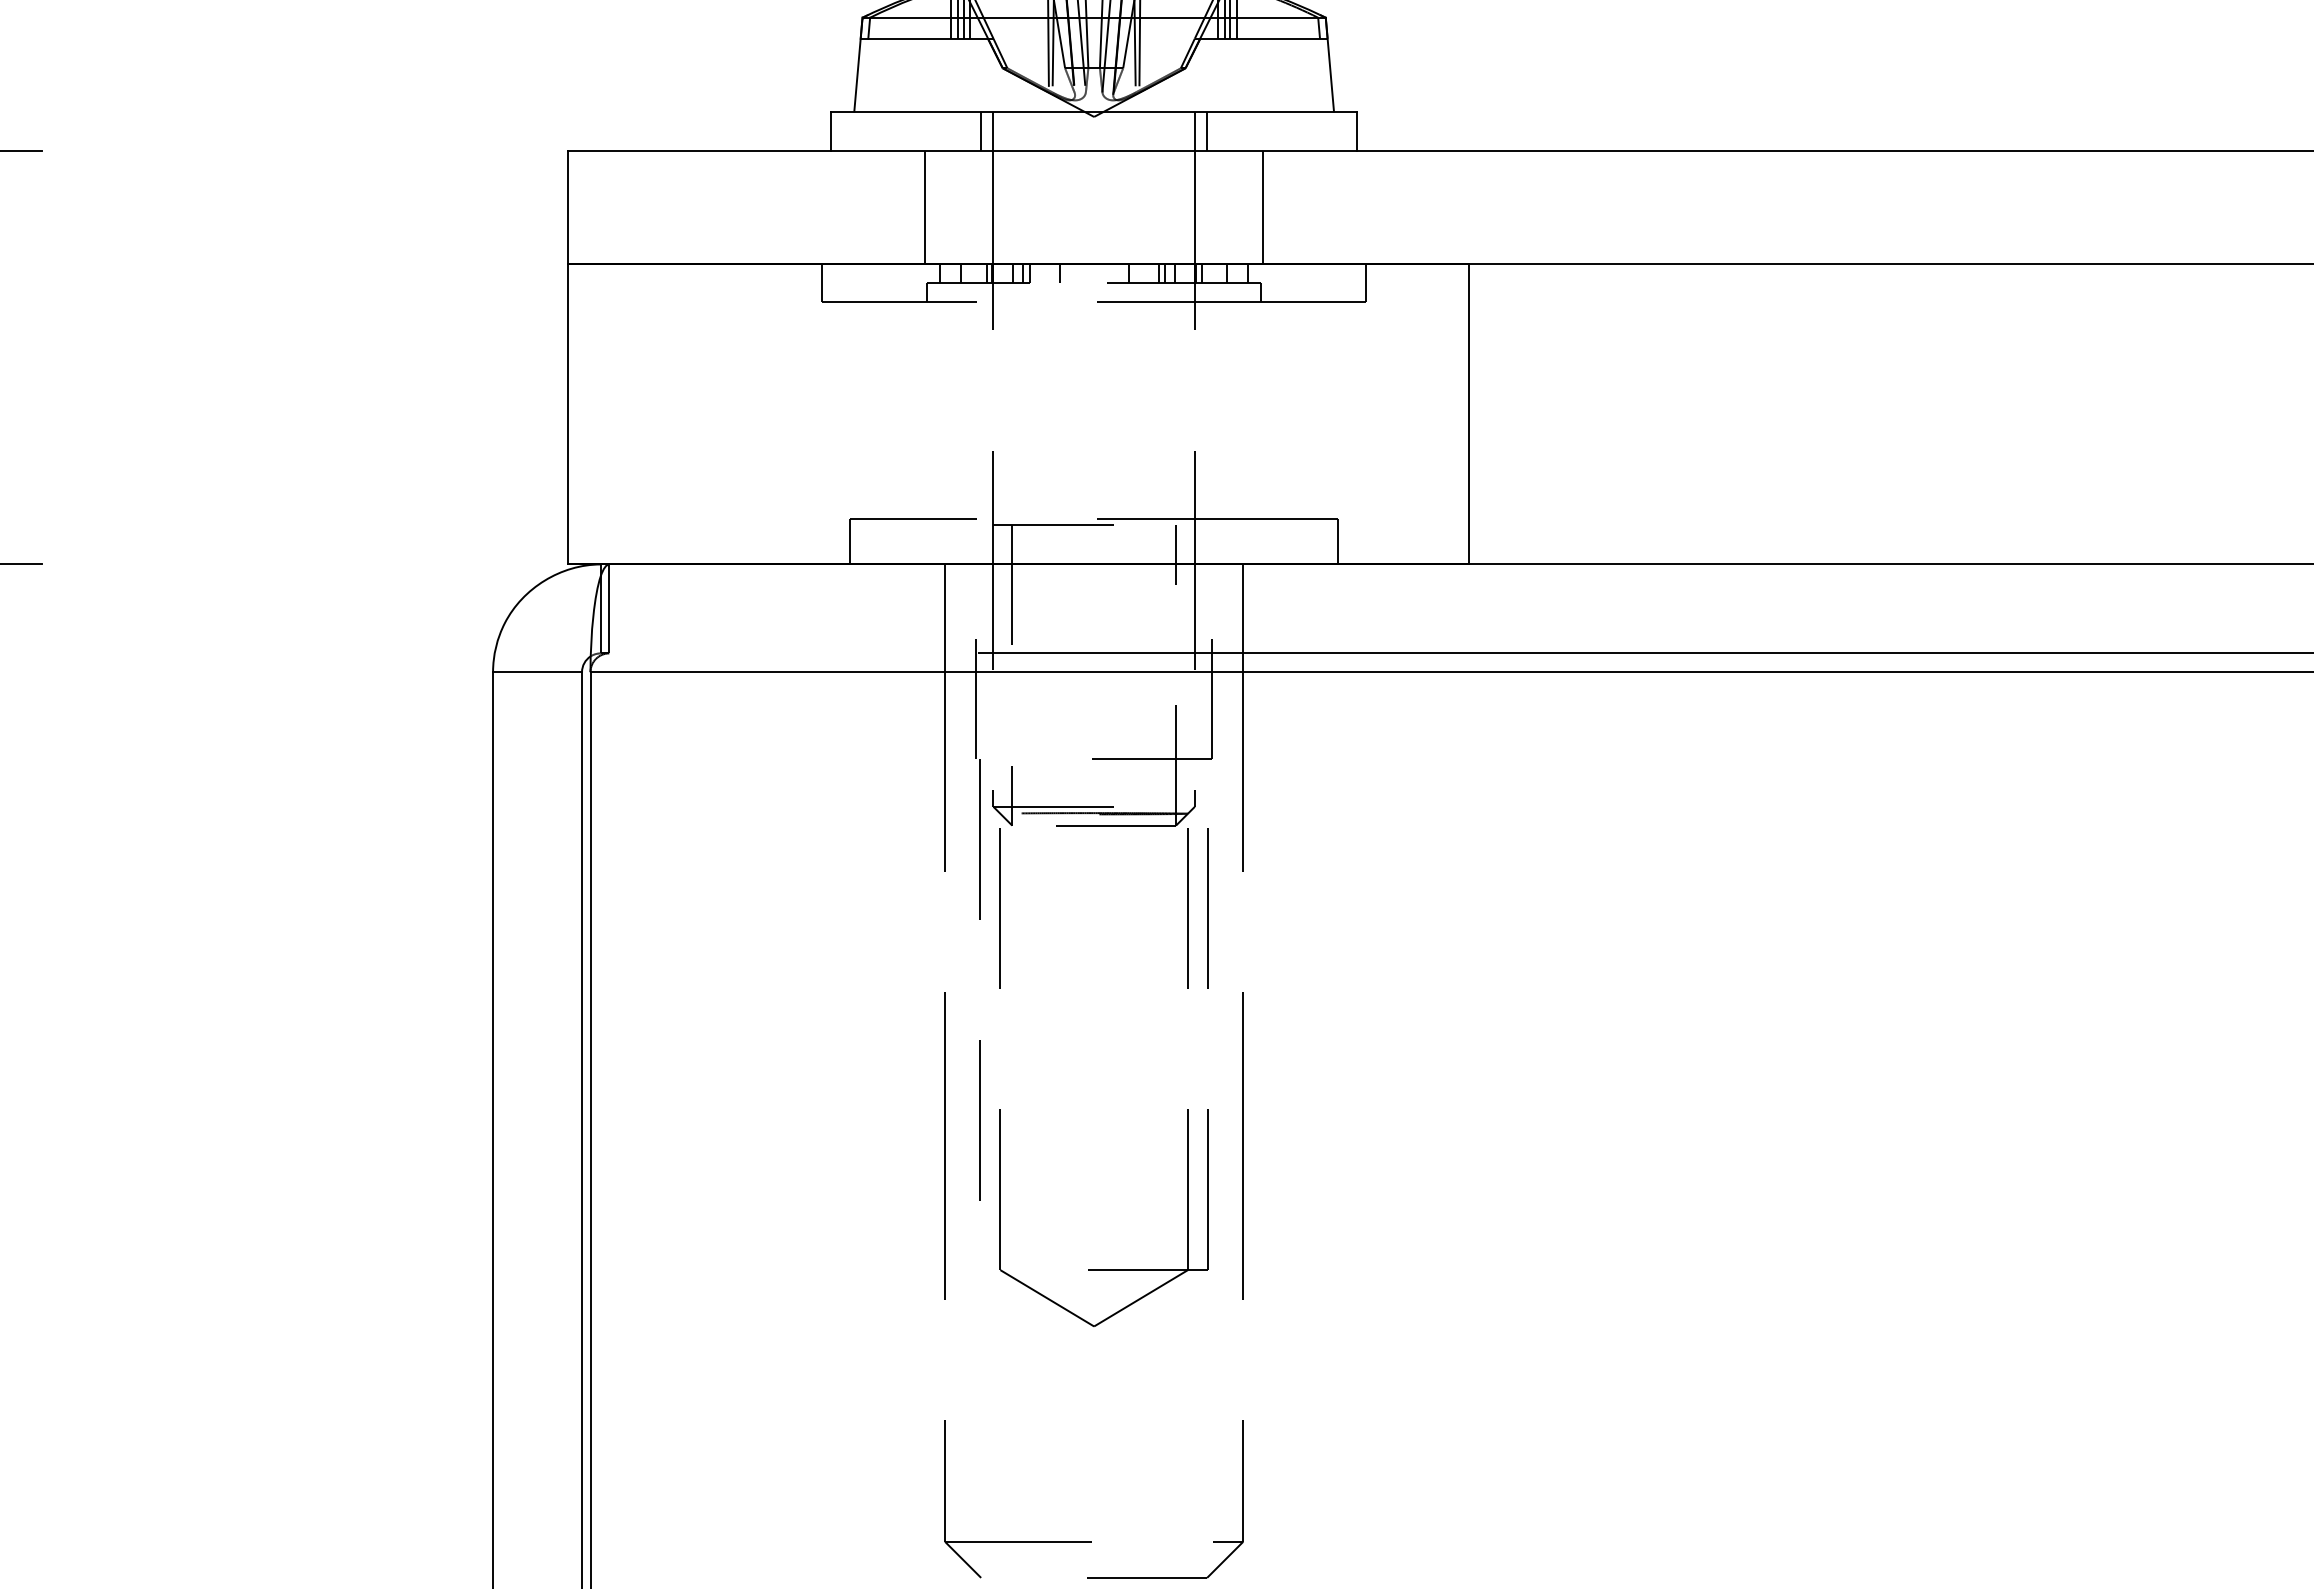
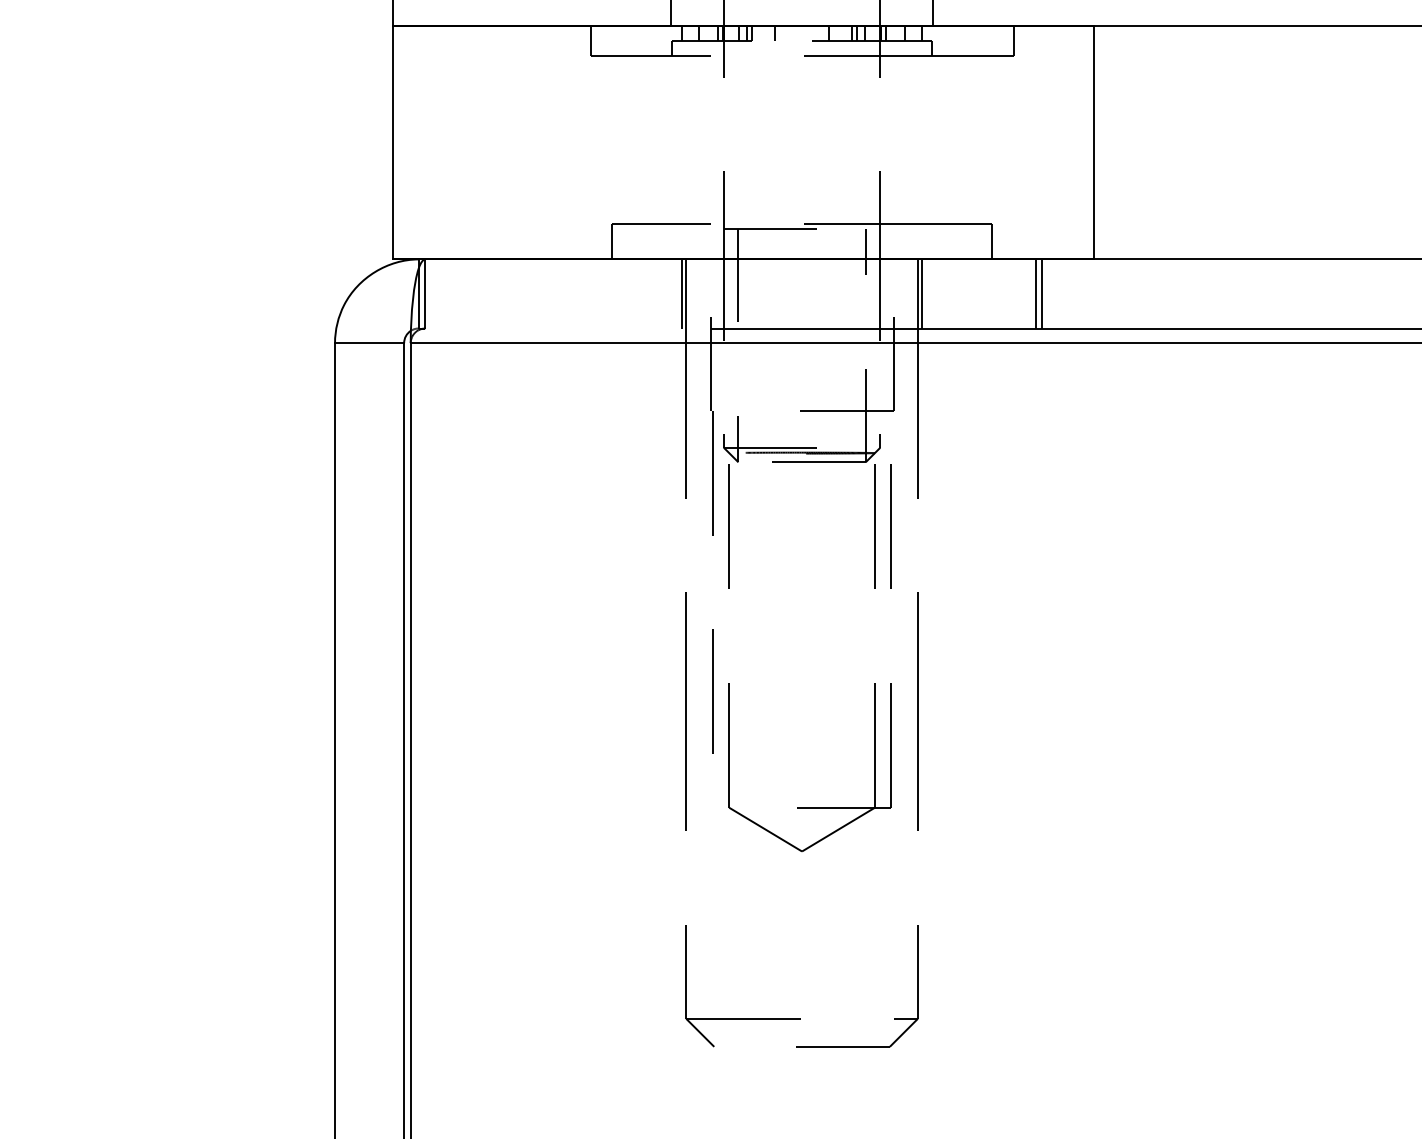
line: (939, 608) -> (681, 293), added
line: (1248, 608) -> (922, 293), added
line: (1394, 608) -> (1035, 293), added
line: (1403, 608) -> (1042, 293), added

